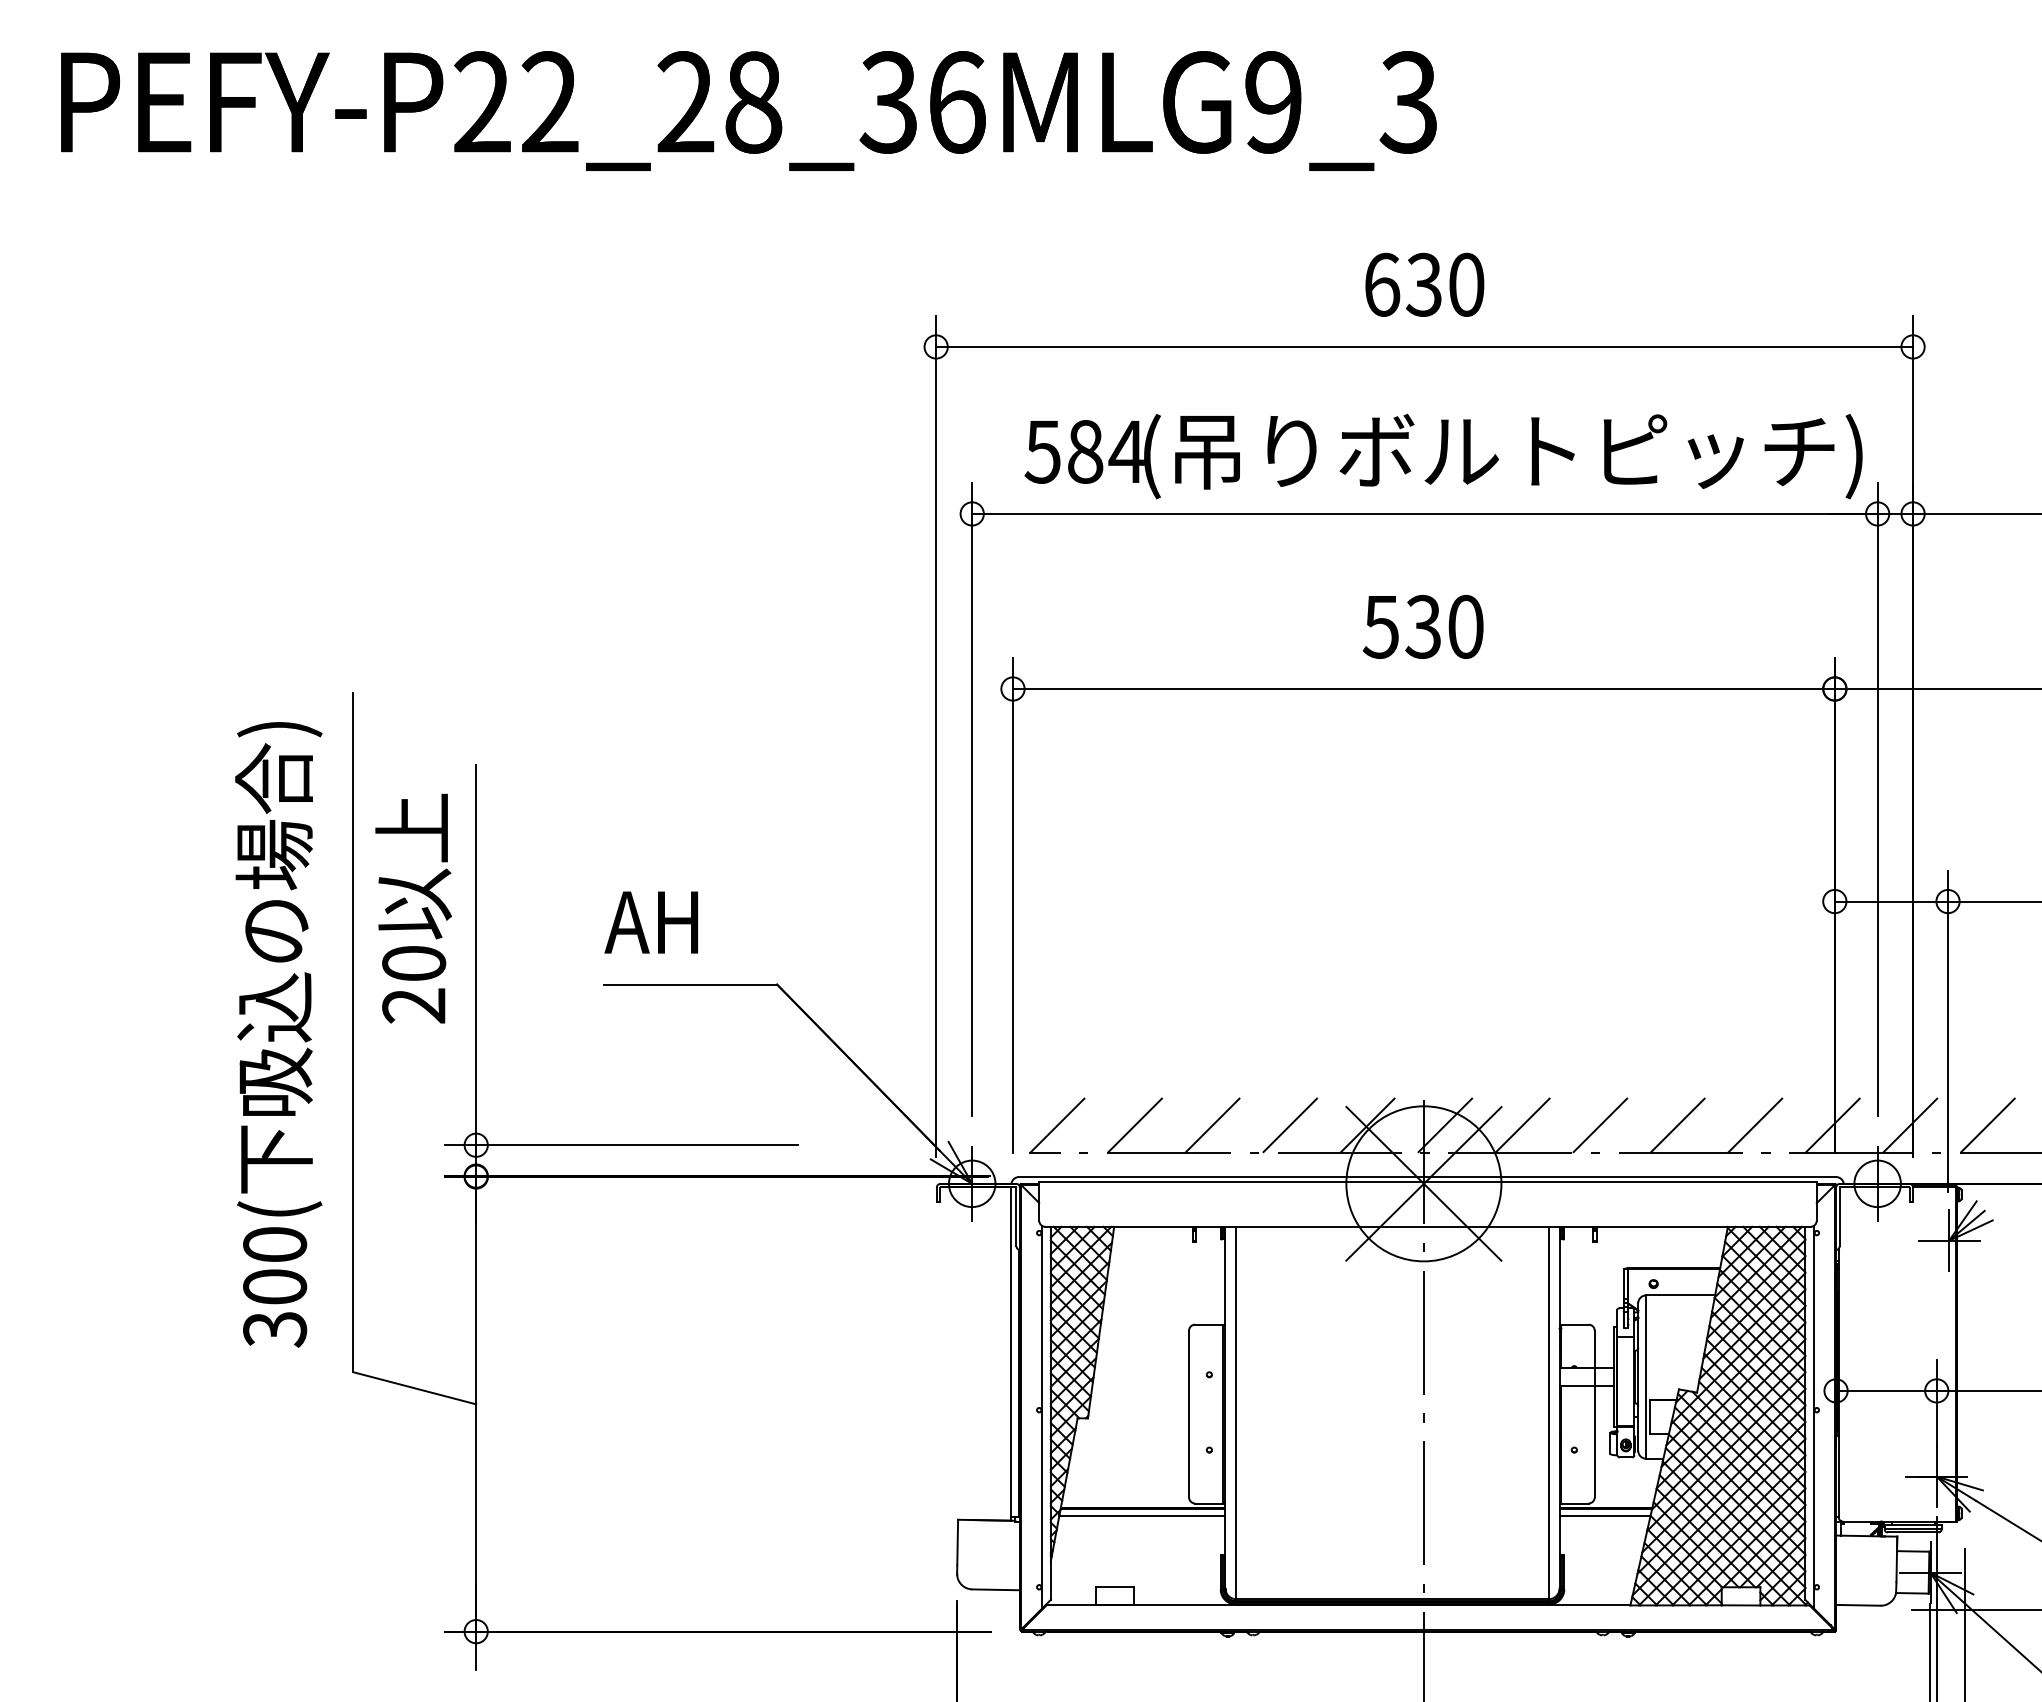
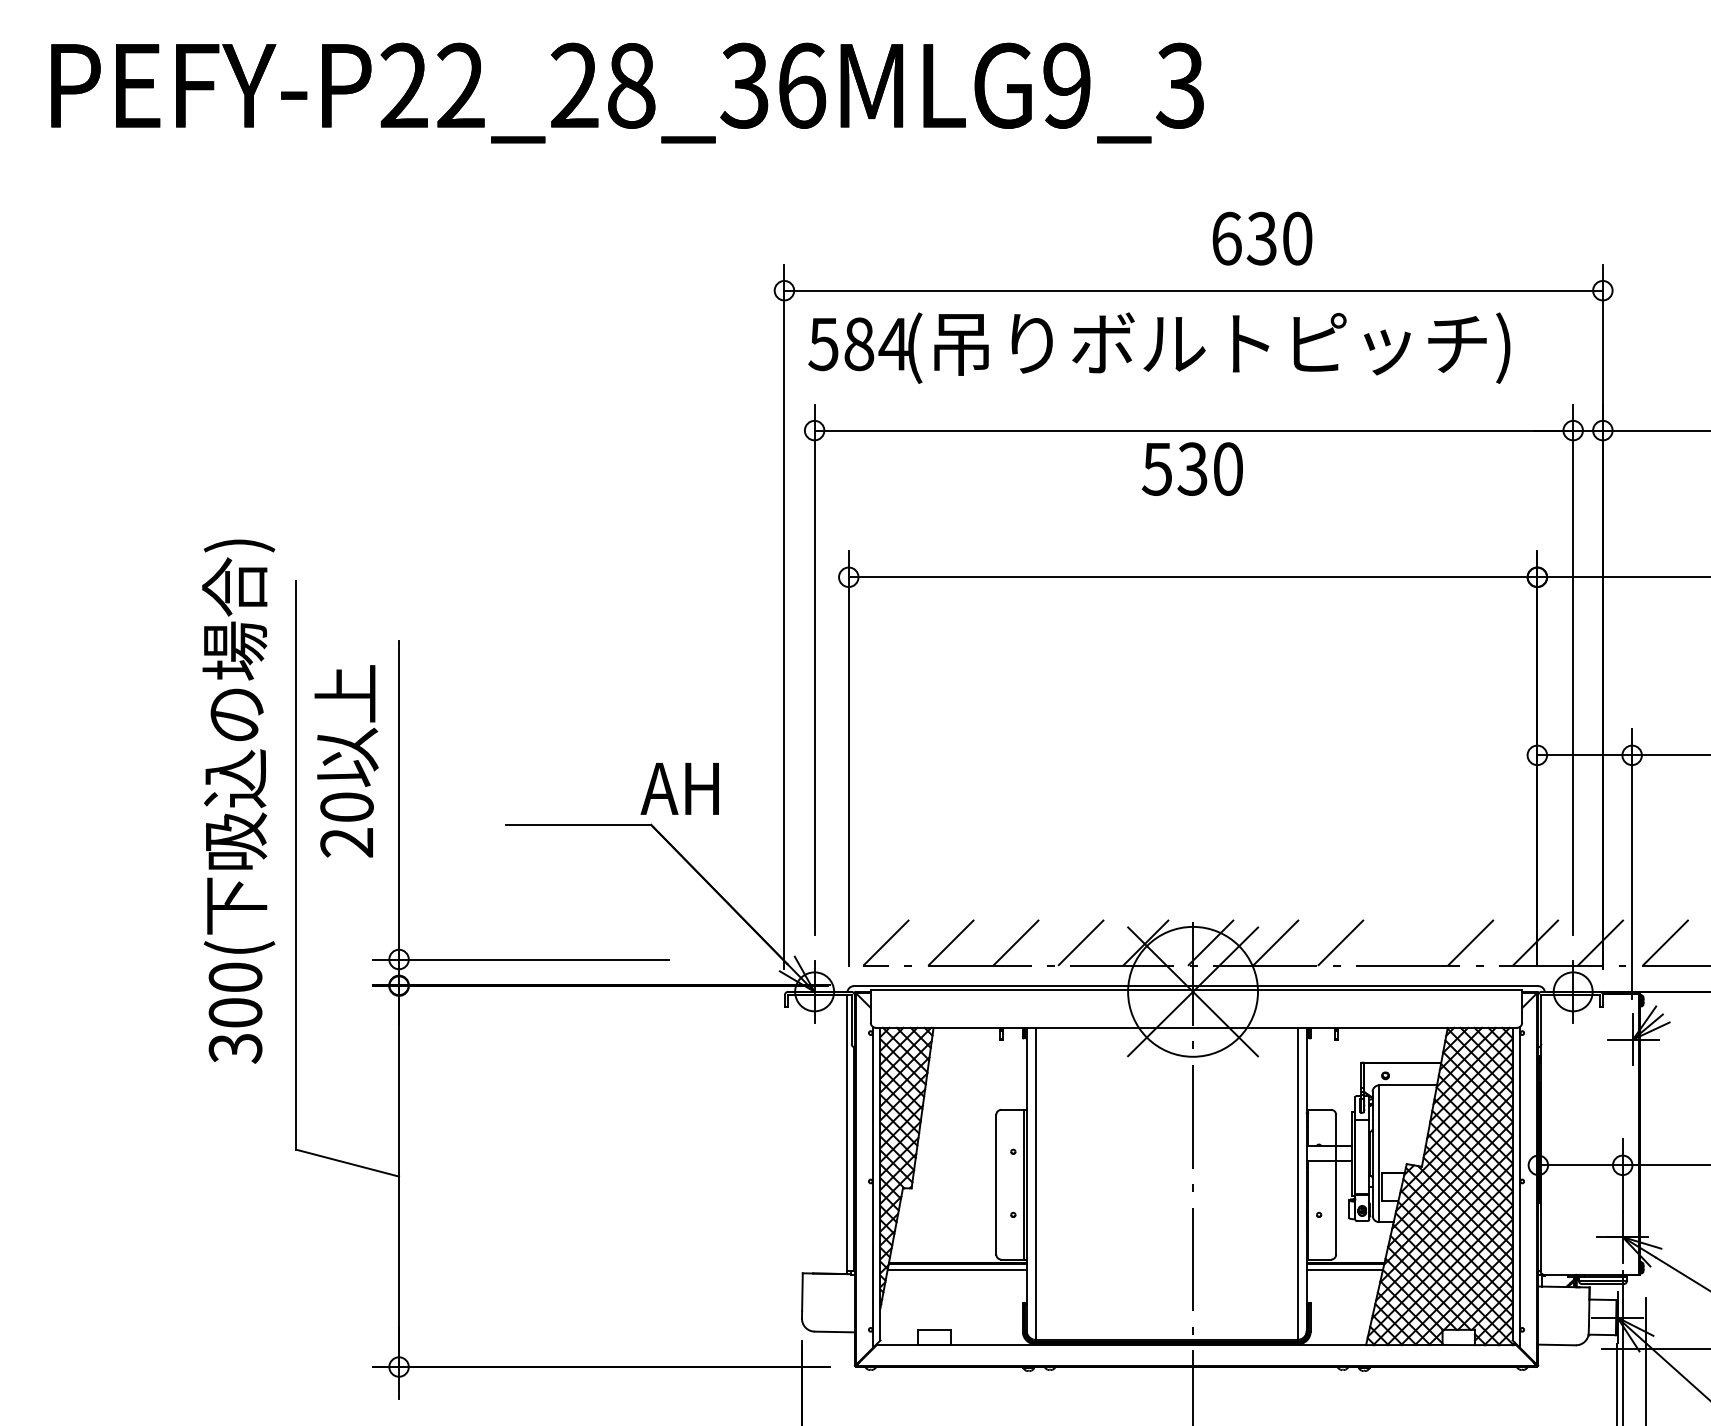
text: (1424, 284) -> (1262, 238), moved
text: (1443, 456) -> (1159, 348), moved
text: (1422, 626) -> (1191, 468), moved
text: (650, 922) -> (679, 788), moved
text: (278, 1034) -> (238, 801), moved
line: (1677, 1124) -> (1405, 942), removed

